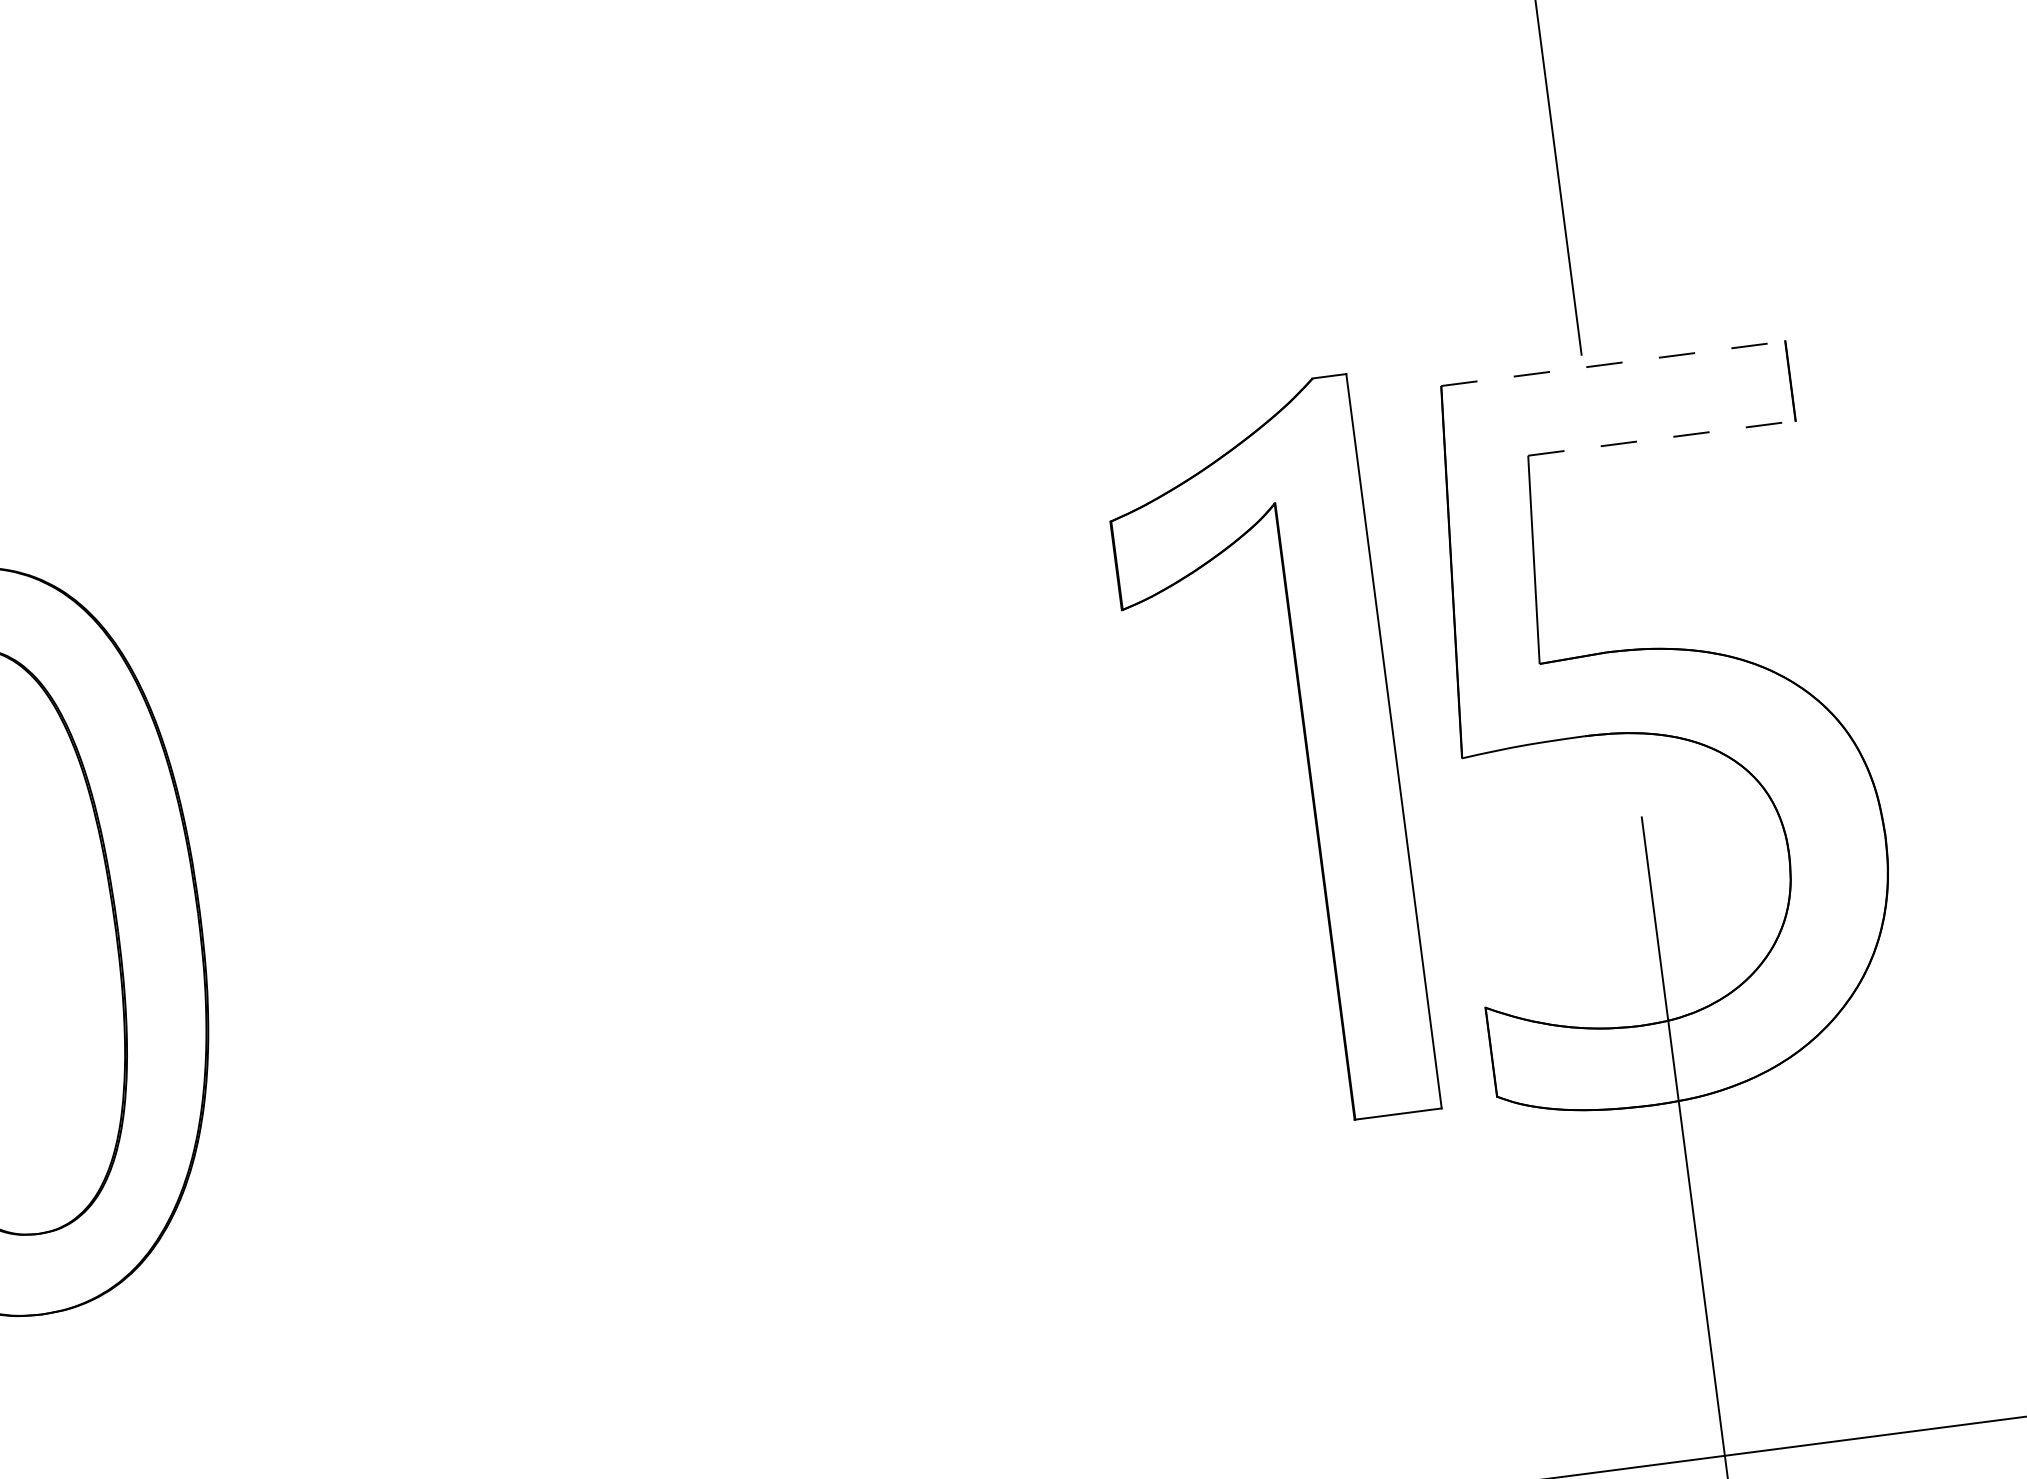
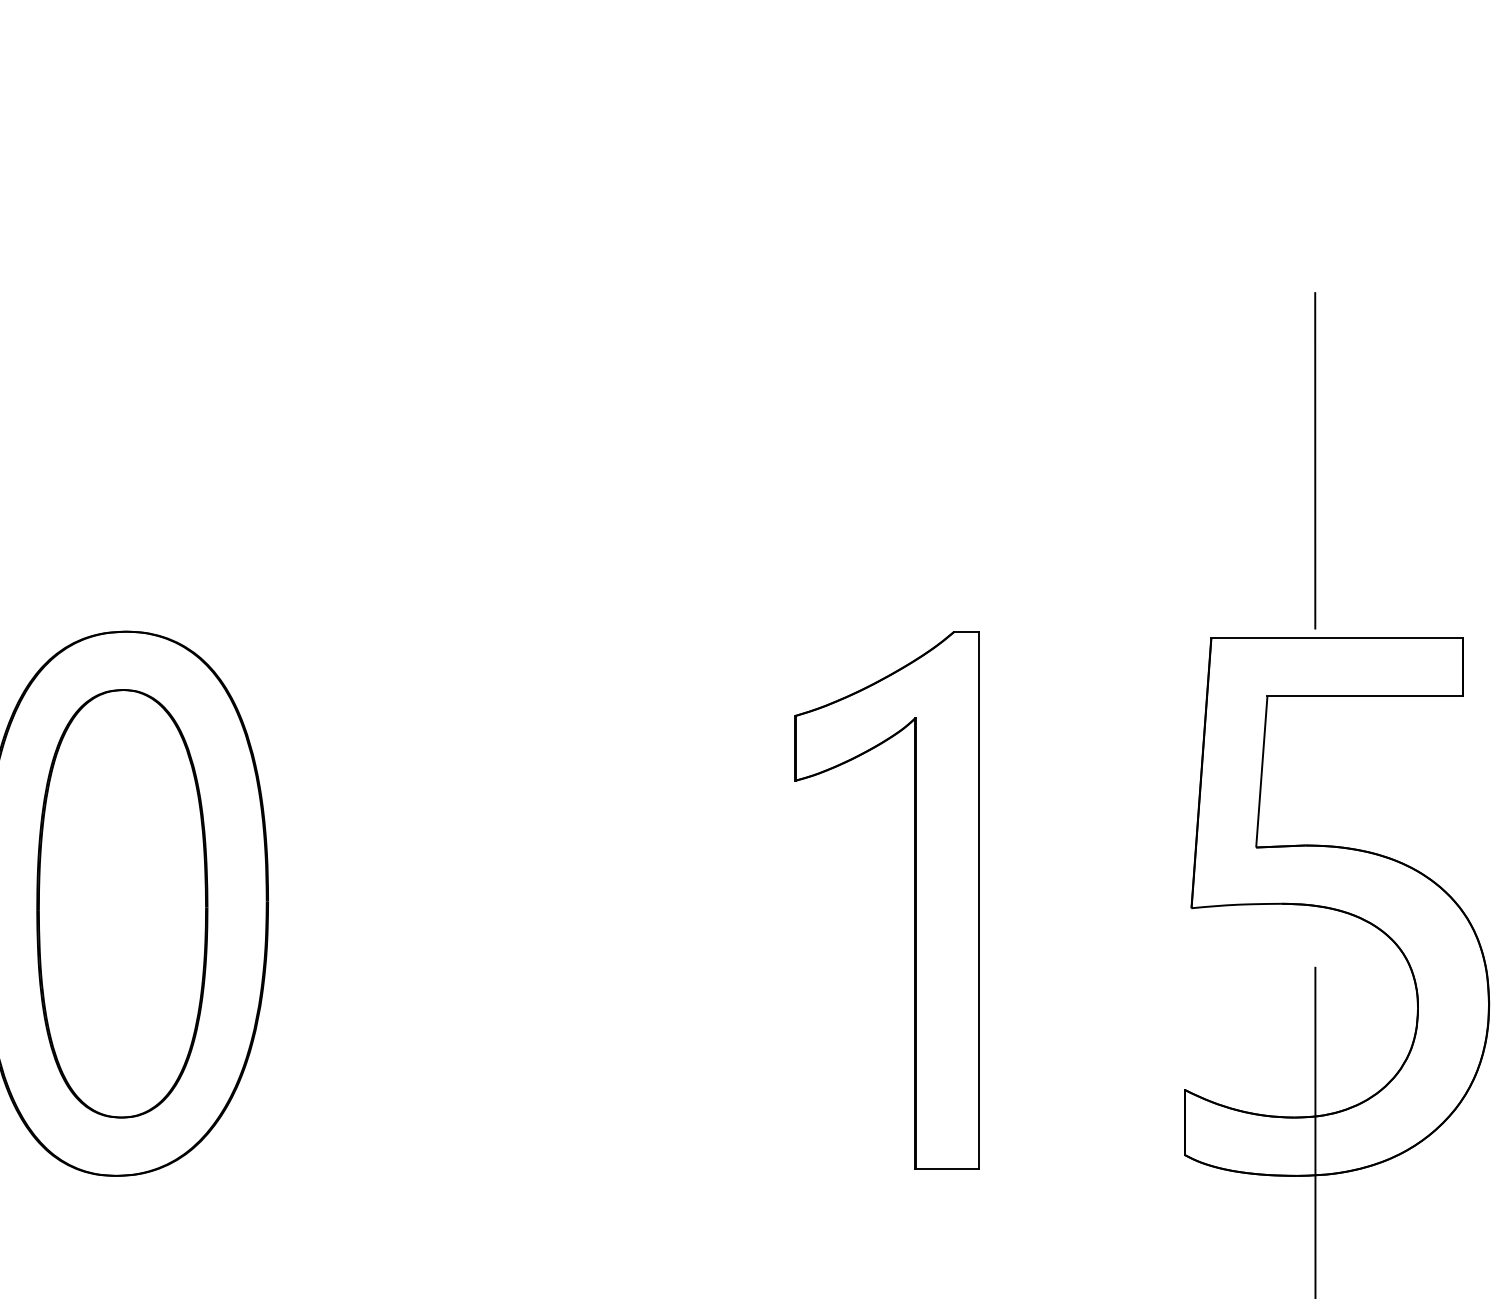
line: (1613, 364) -> (1337, 638), dashed -> solid
line: (1662, 438) -> (1365, 696), dashed -> solid
part: (1305, 752) -> (914, 900), moved

